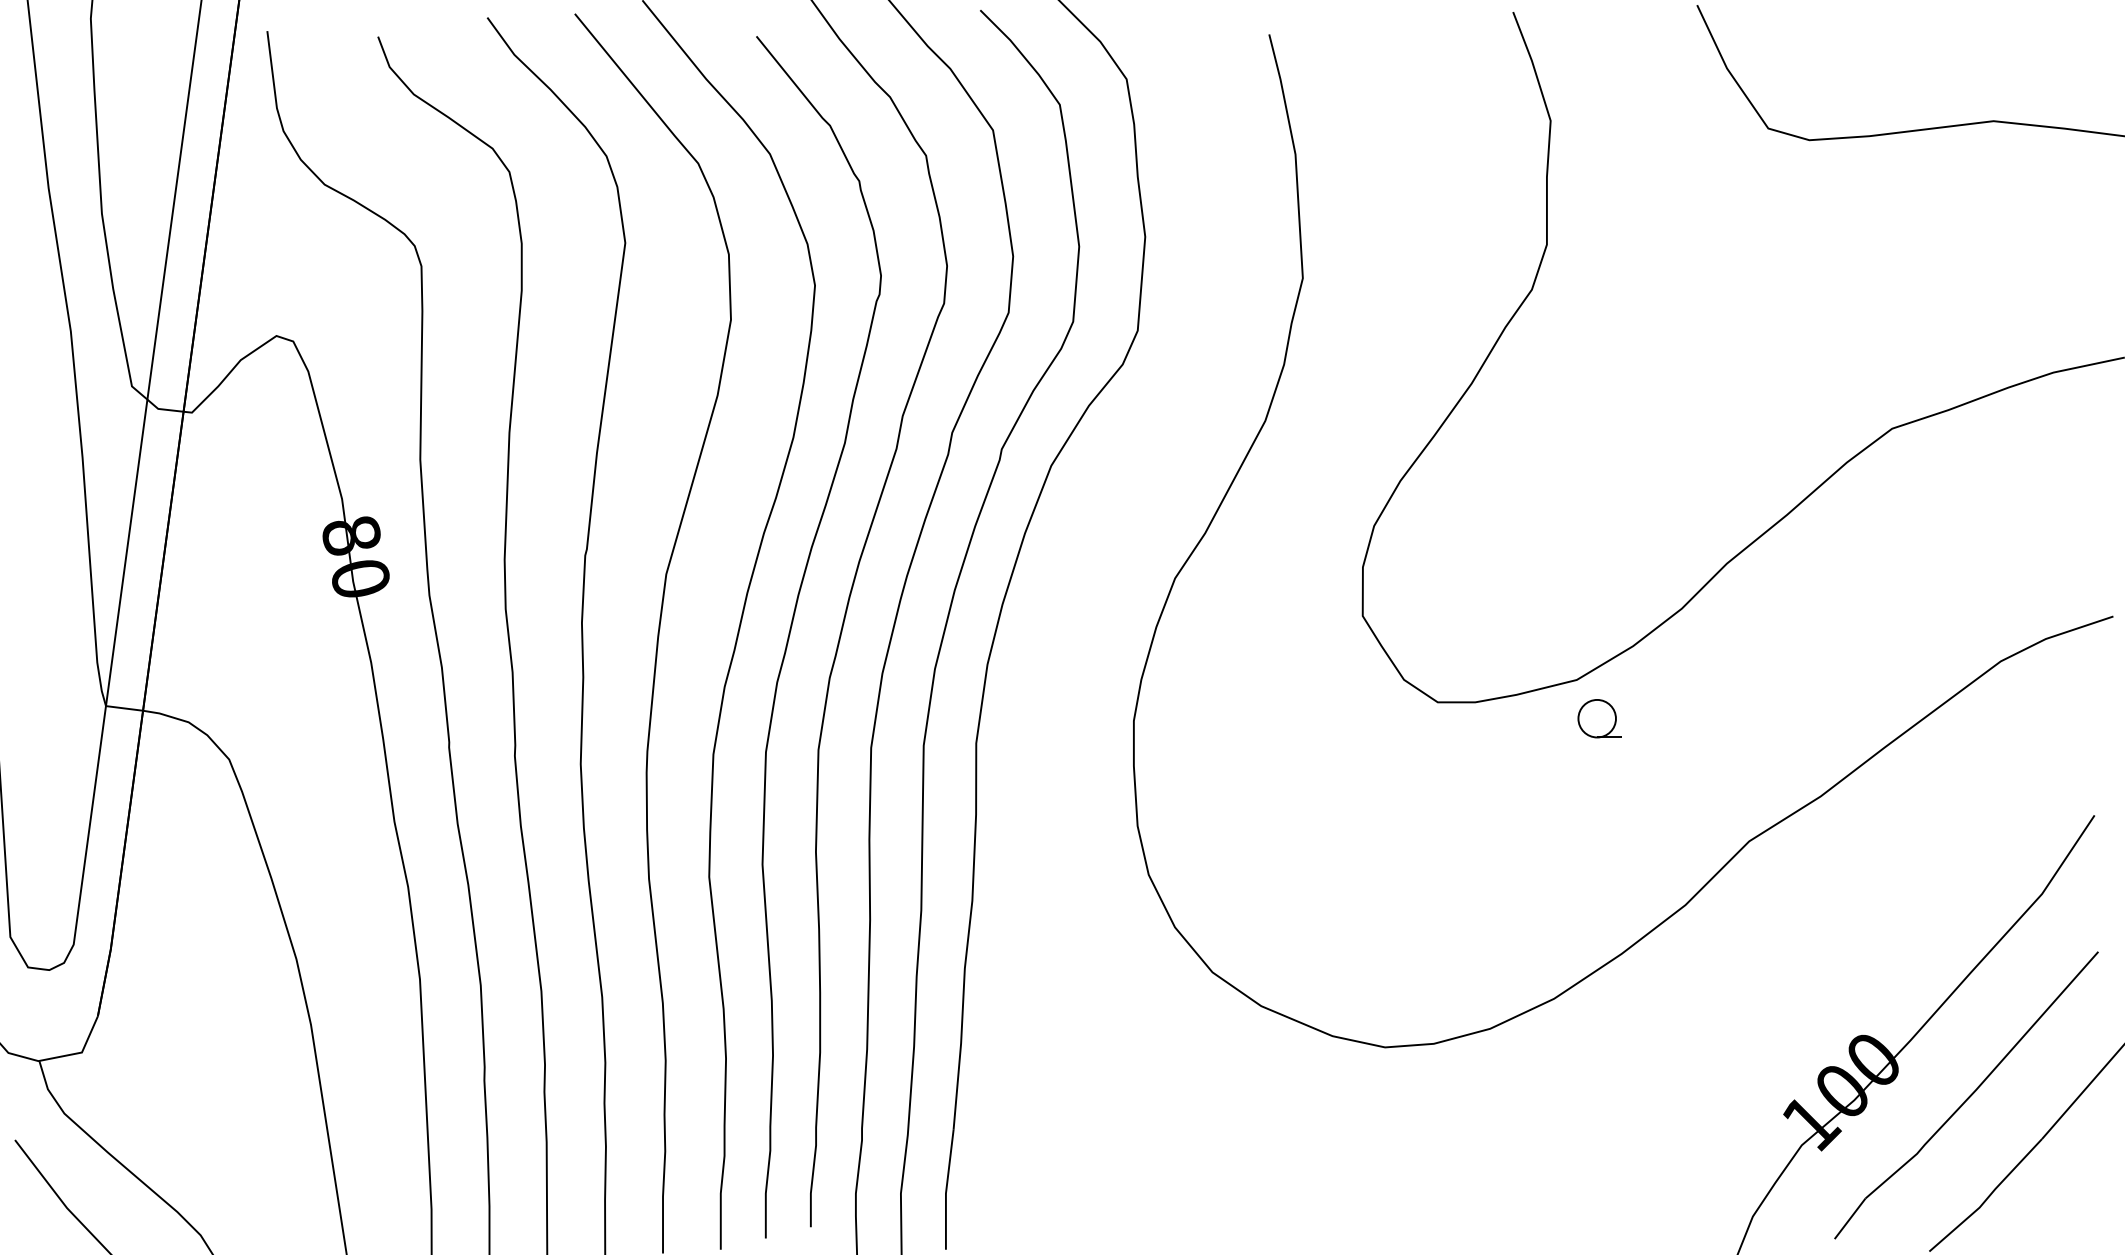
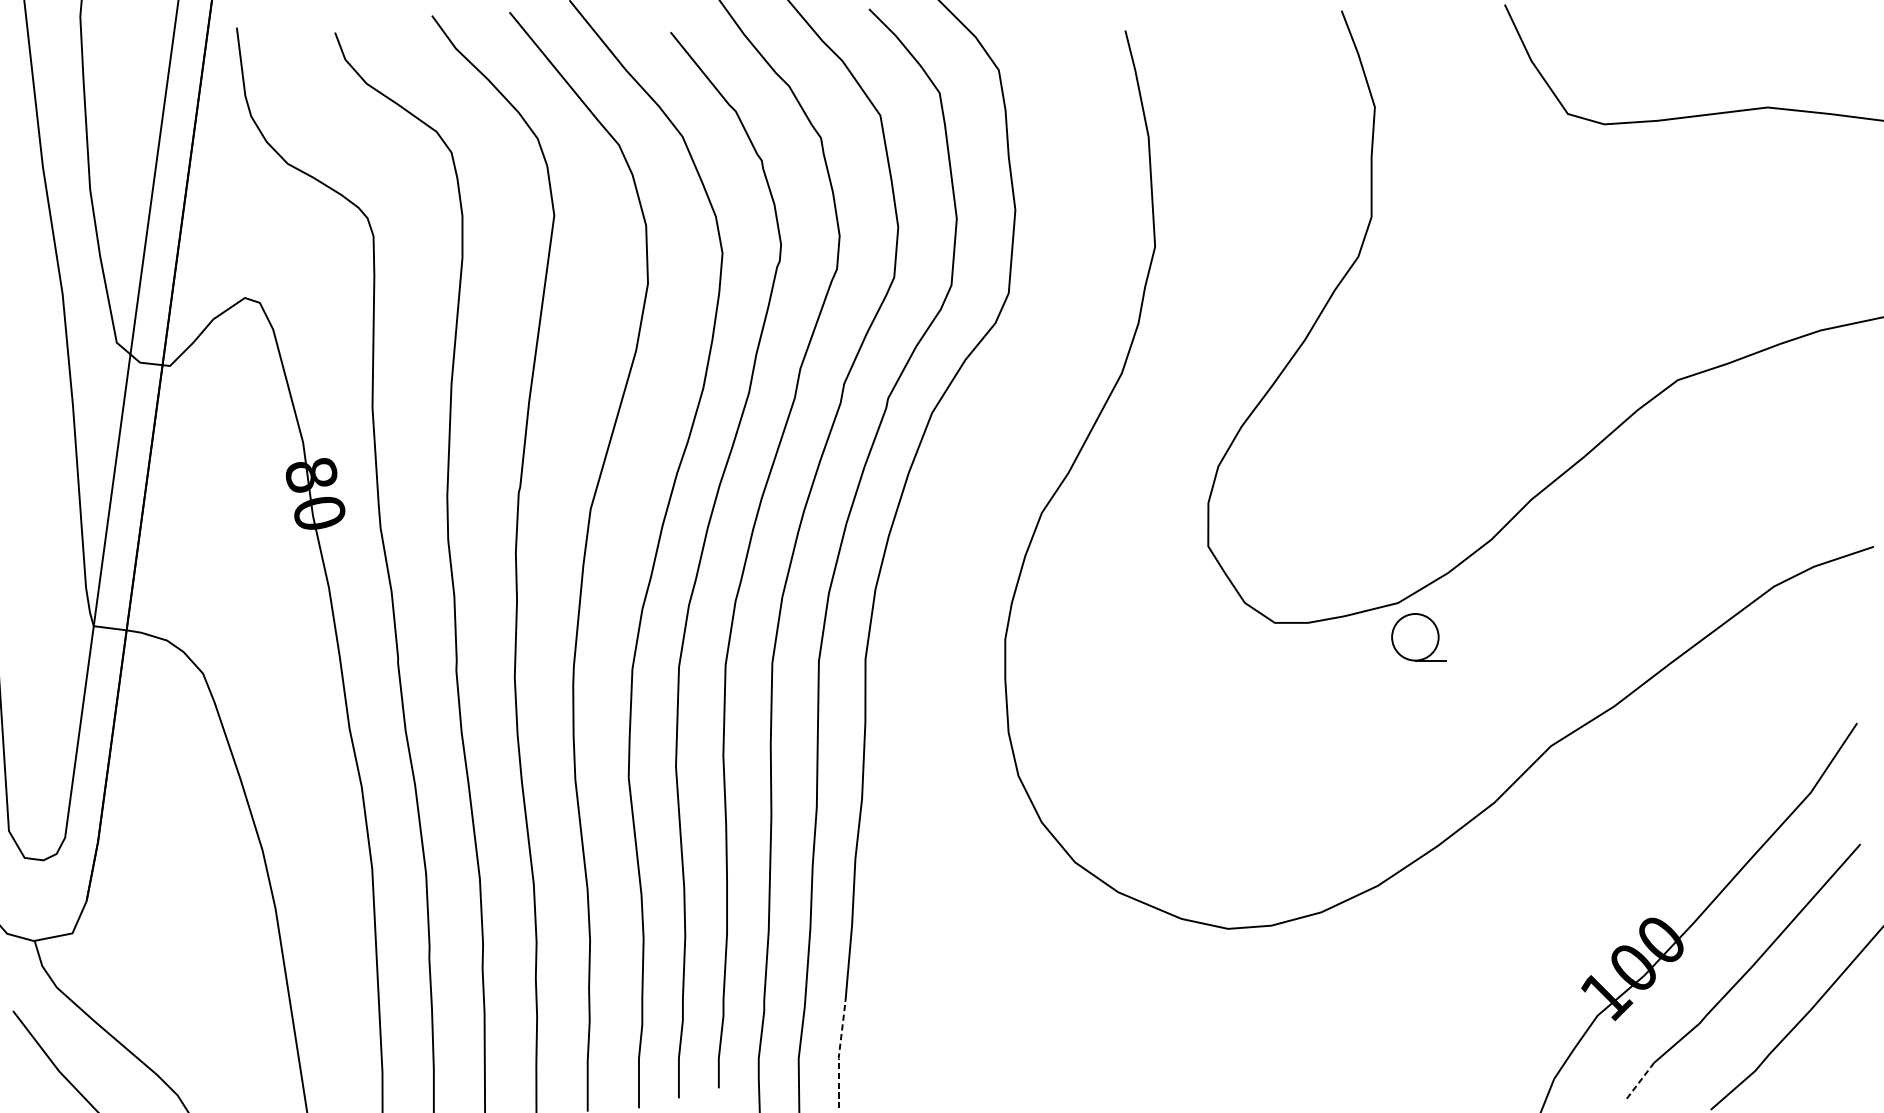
part: (1599, 718) -> (1418, 637), size x1.4
line: (946, 1189) -> (839, 1054), solid -> dashed
line: (1850, 1218) -> (1640, 1080), solid -> dashed

